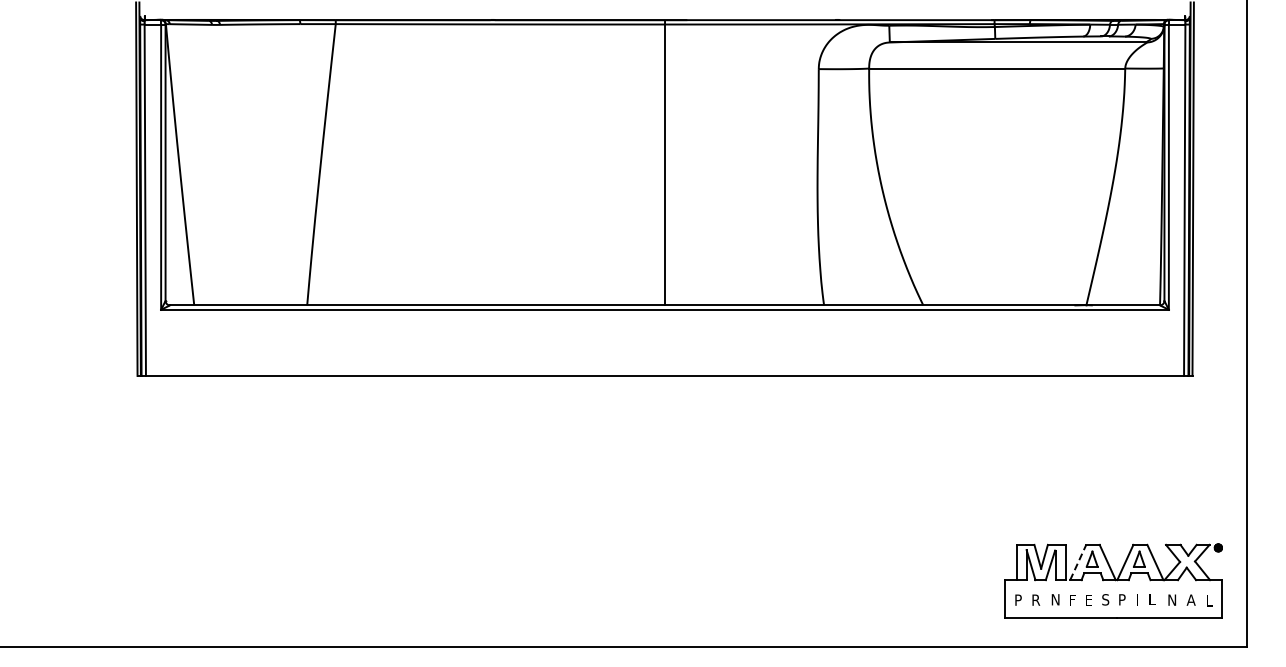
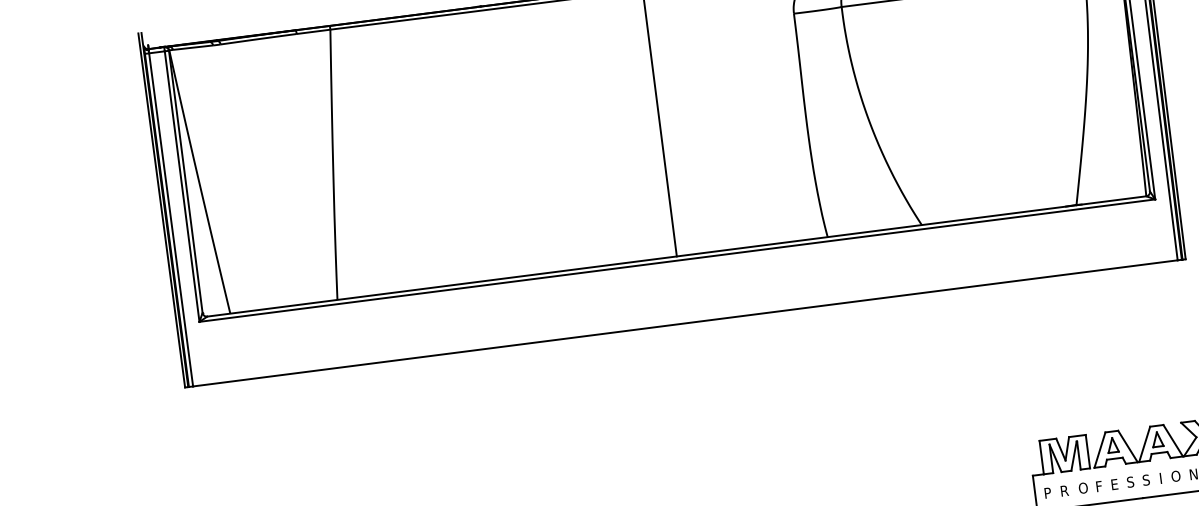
line: (1078, 562) -> (1100, 450), dashed -> solid
text: (1055, 599) -> (1082, 487), N -> O
text: (1121, 599) -> (1145, 479), P -> S
text: (1153, 599) -> (1175, 476), L -> O

